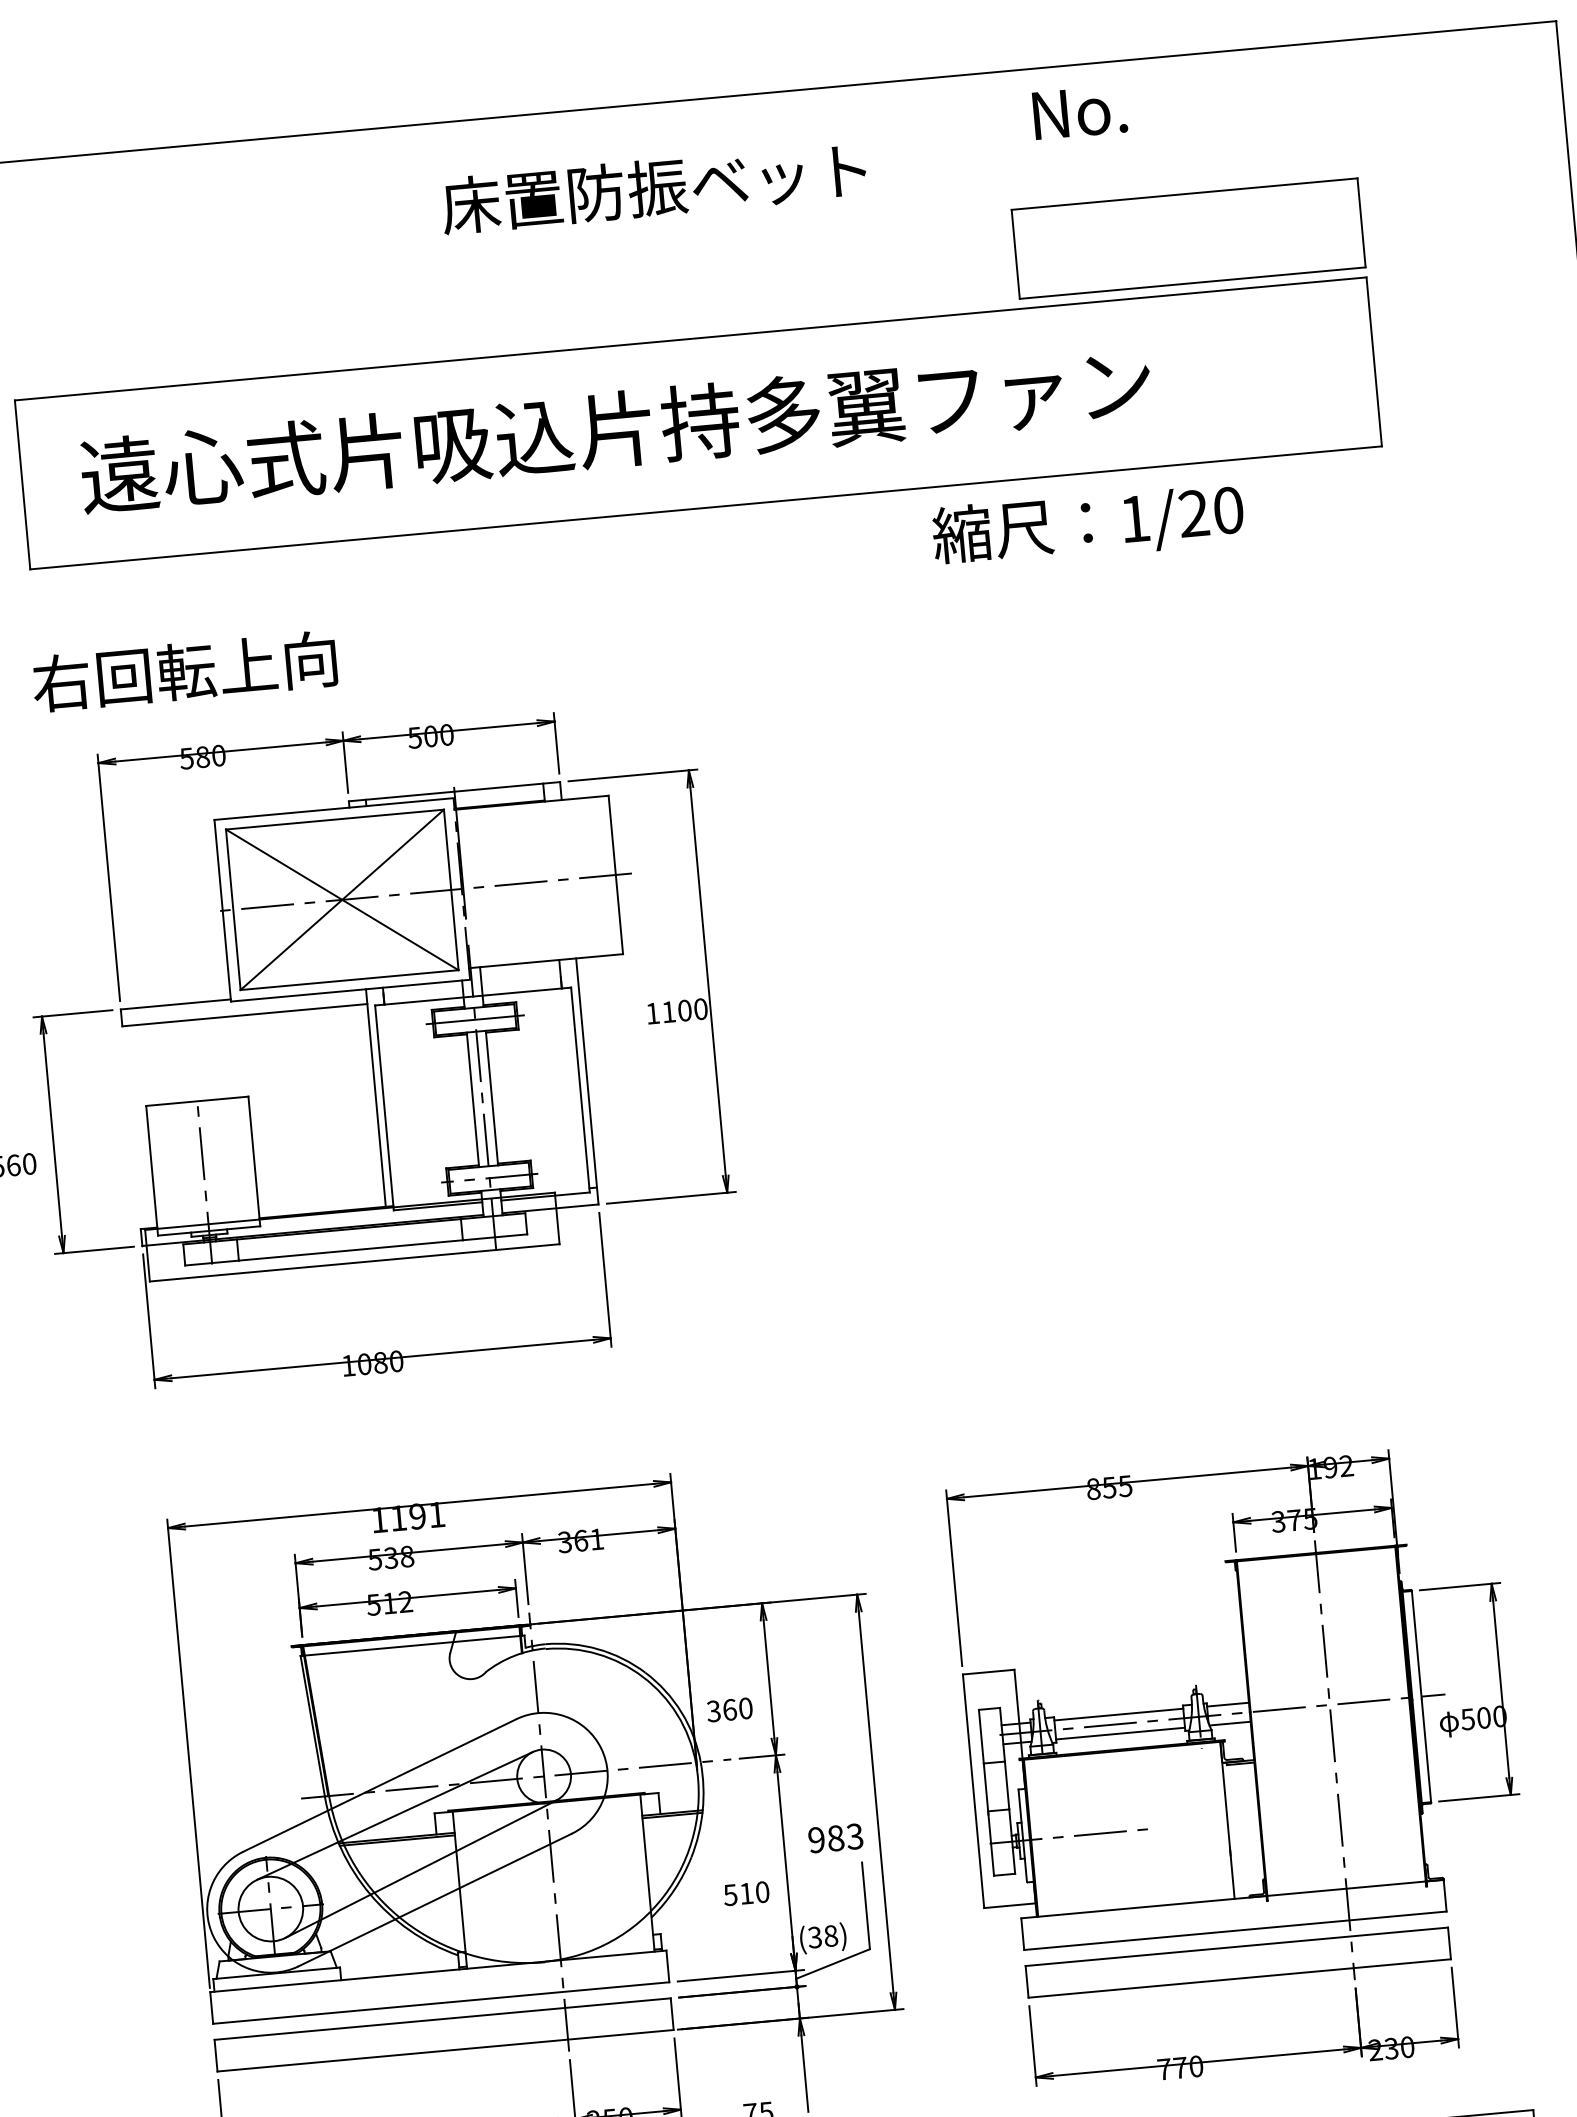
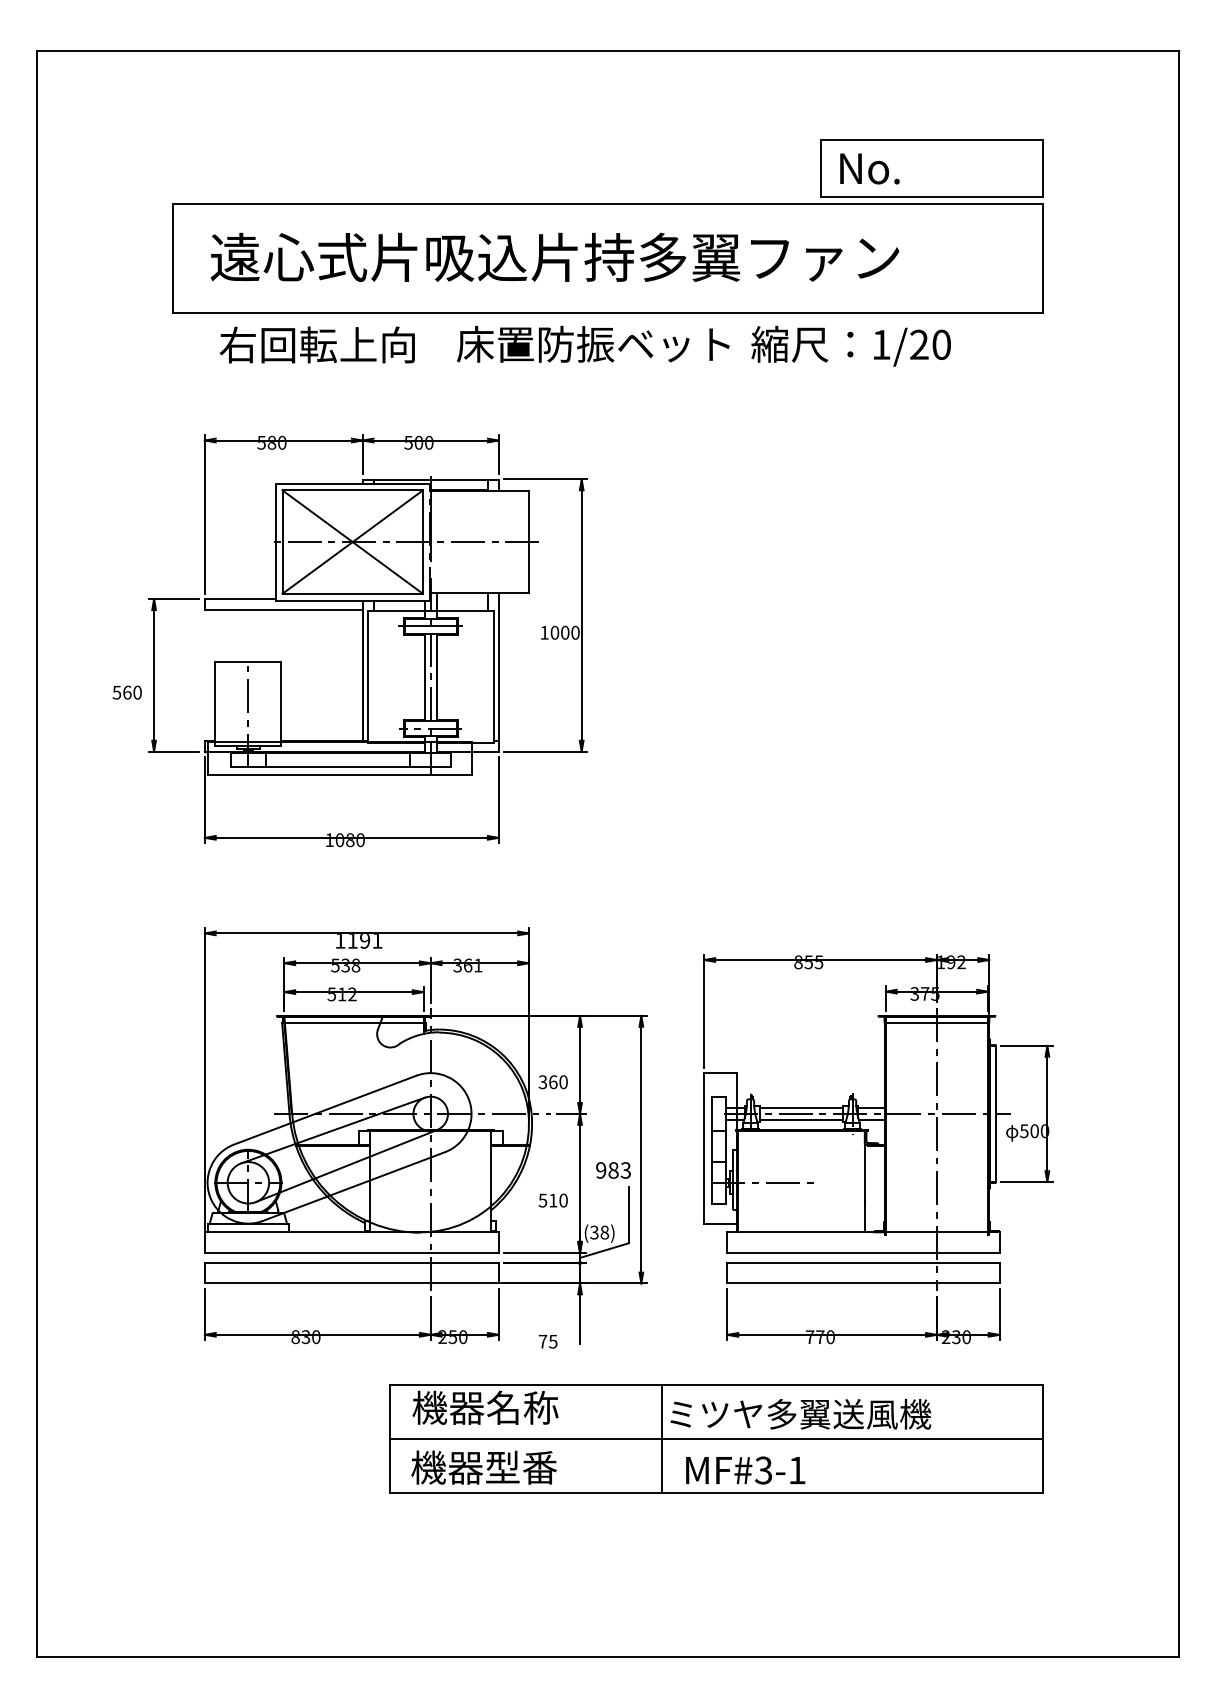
text: (1079, 111) -> (869, 168), moved
text: (654, 186) -> (593, 343), moved
text: (183, 670) -> (316, 344), moved
text: (668, 1011) -> (554, 632), 1100 -> 1000
line: (1316, 1563) -> (936, 1022), added

